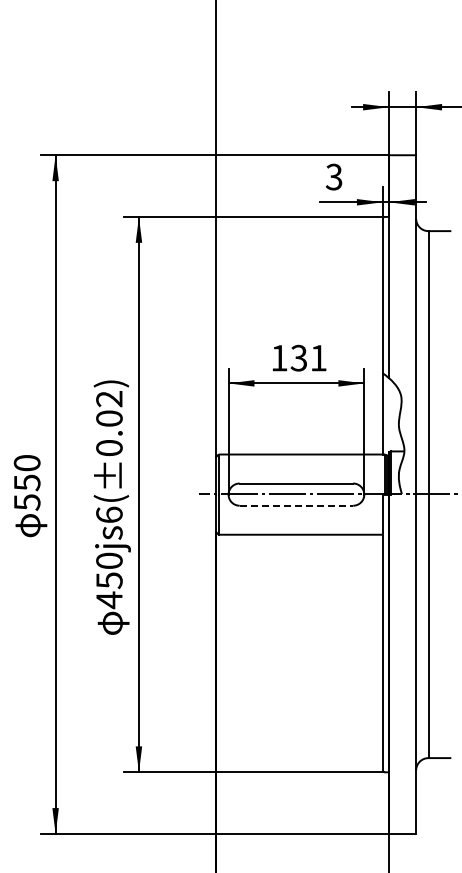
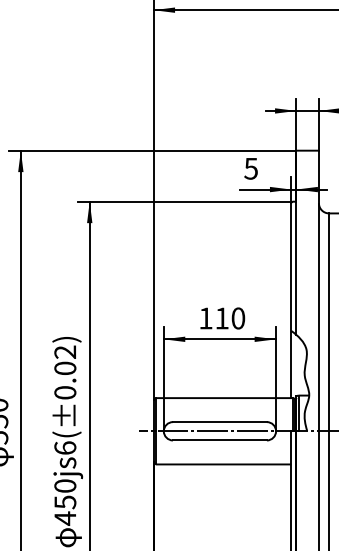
text: (334, 176) -> (251, 168), 3 -> 5
text: (308, 357) -> (229, 317), 131 -> 110
line: (296, 505) -> (220, 440), dashed -> solid

